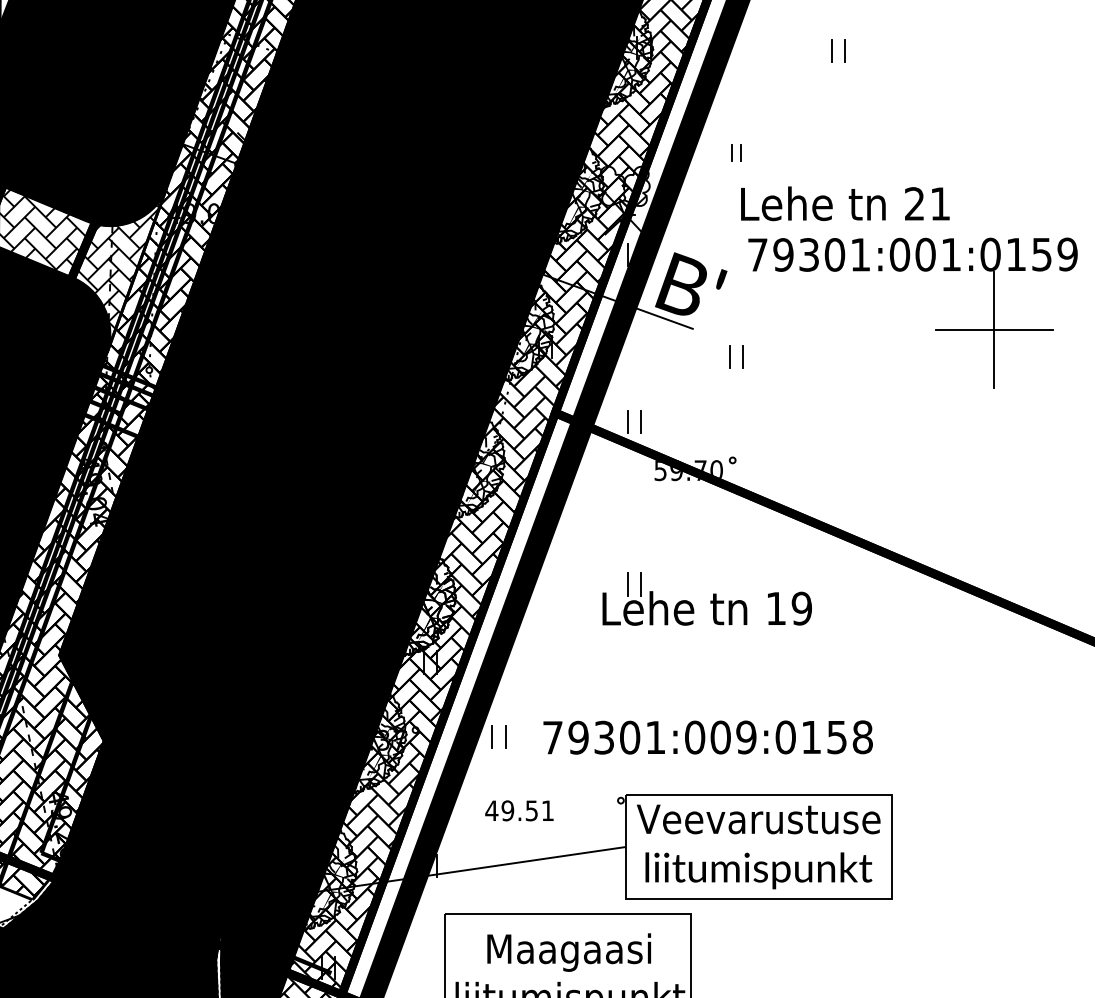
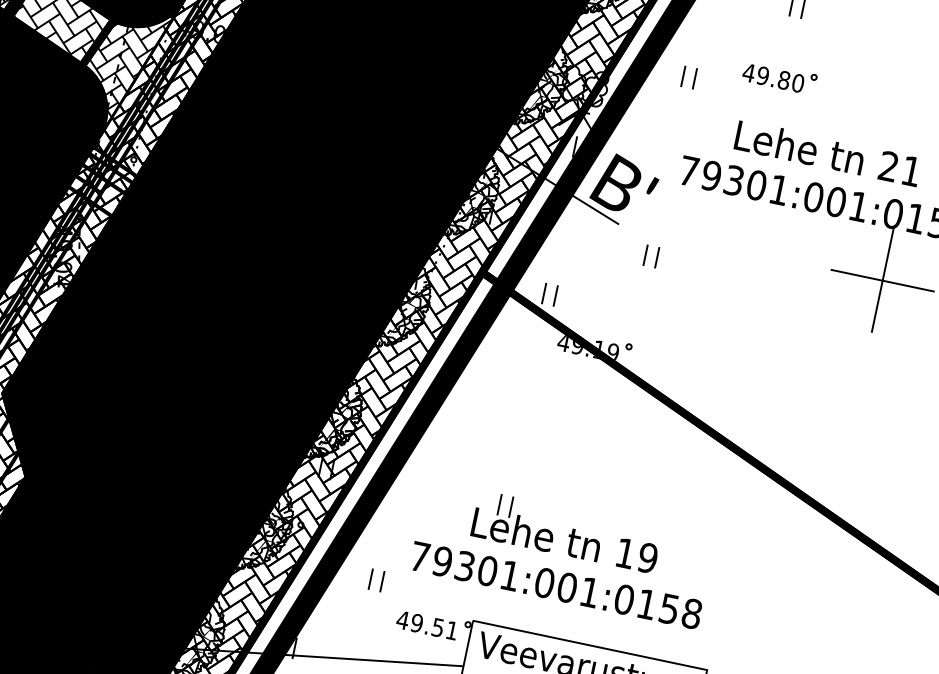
part: (835, 132) -> (779, 78), added
part: (736, 152) -> (689, 77), size x1.43
text: (845, 203) -> (828, 153), moved
text: (688, 470) -> (588, 347), 59.70 -> 49.19
part: (706, 598) -> (566, 531), moved
part: (498, 736) -> (376, 579), moved
text: (746, 737) -> (589, 592), 79301:009:0158 -> 79301:001:0158
text: (519, 810) -> (427, 625), moved

